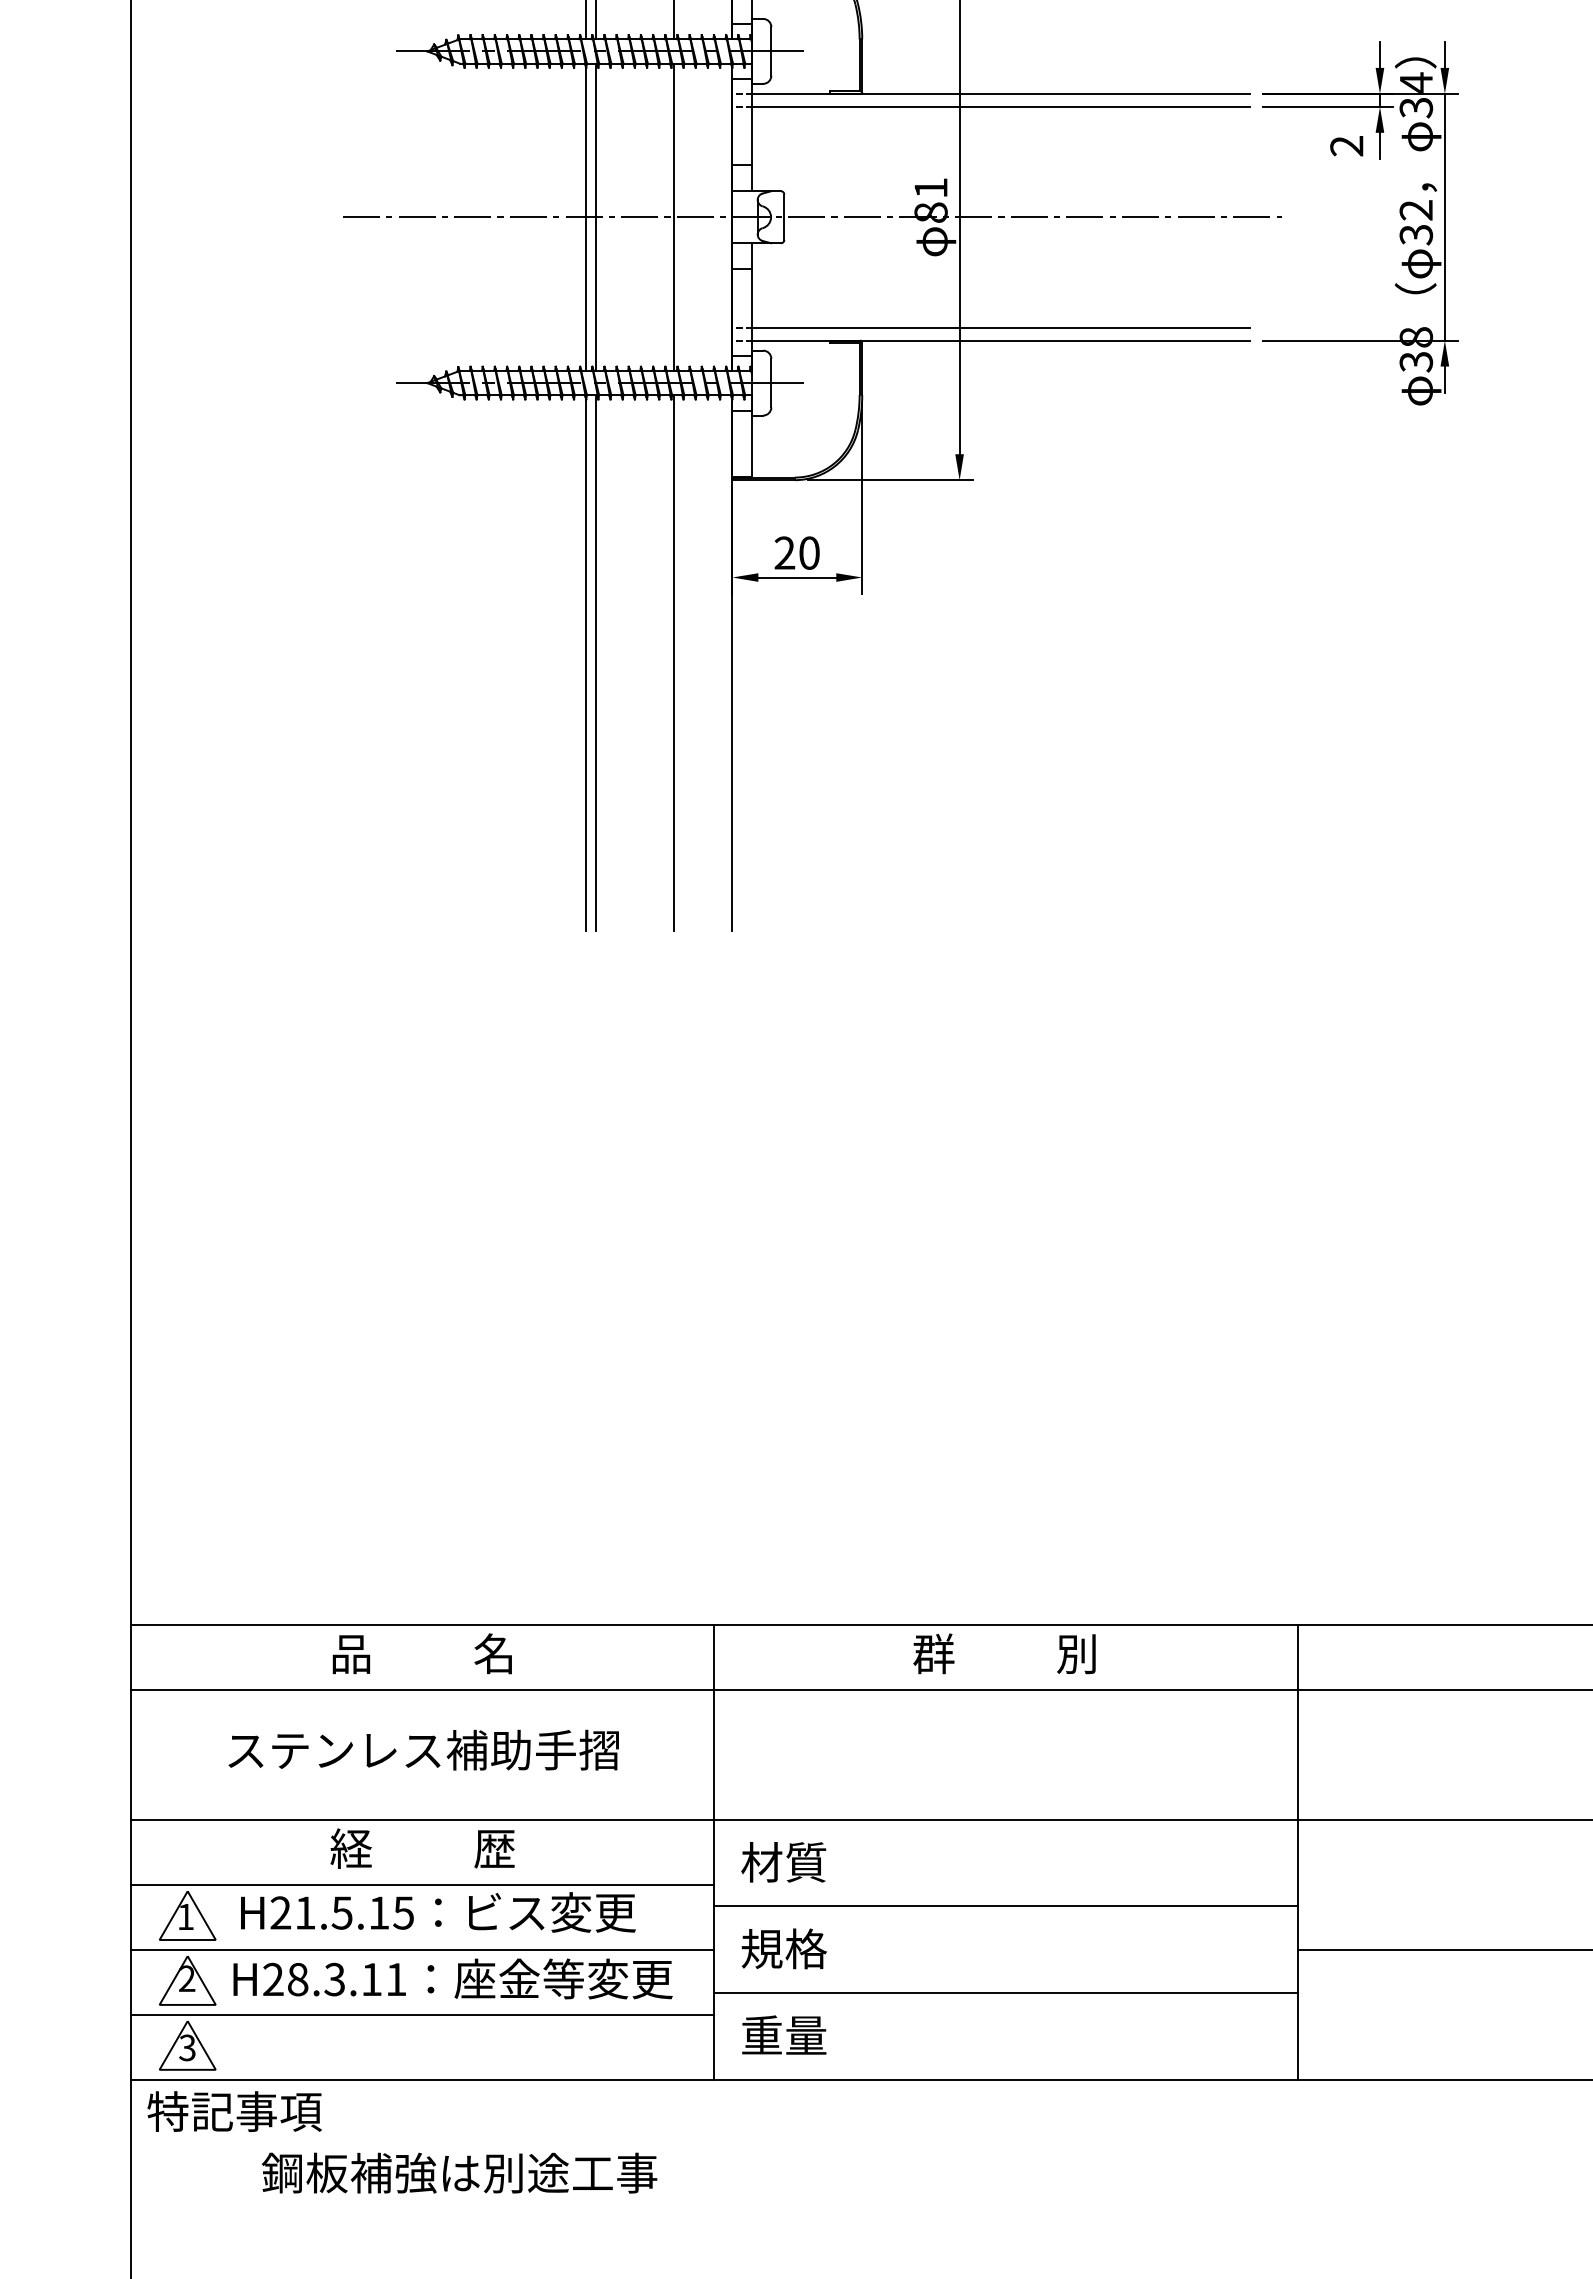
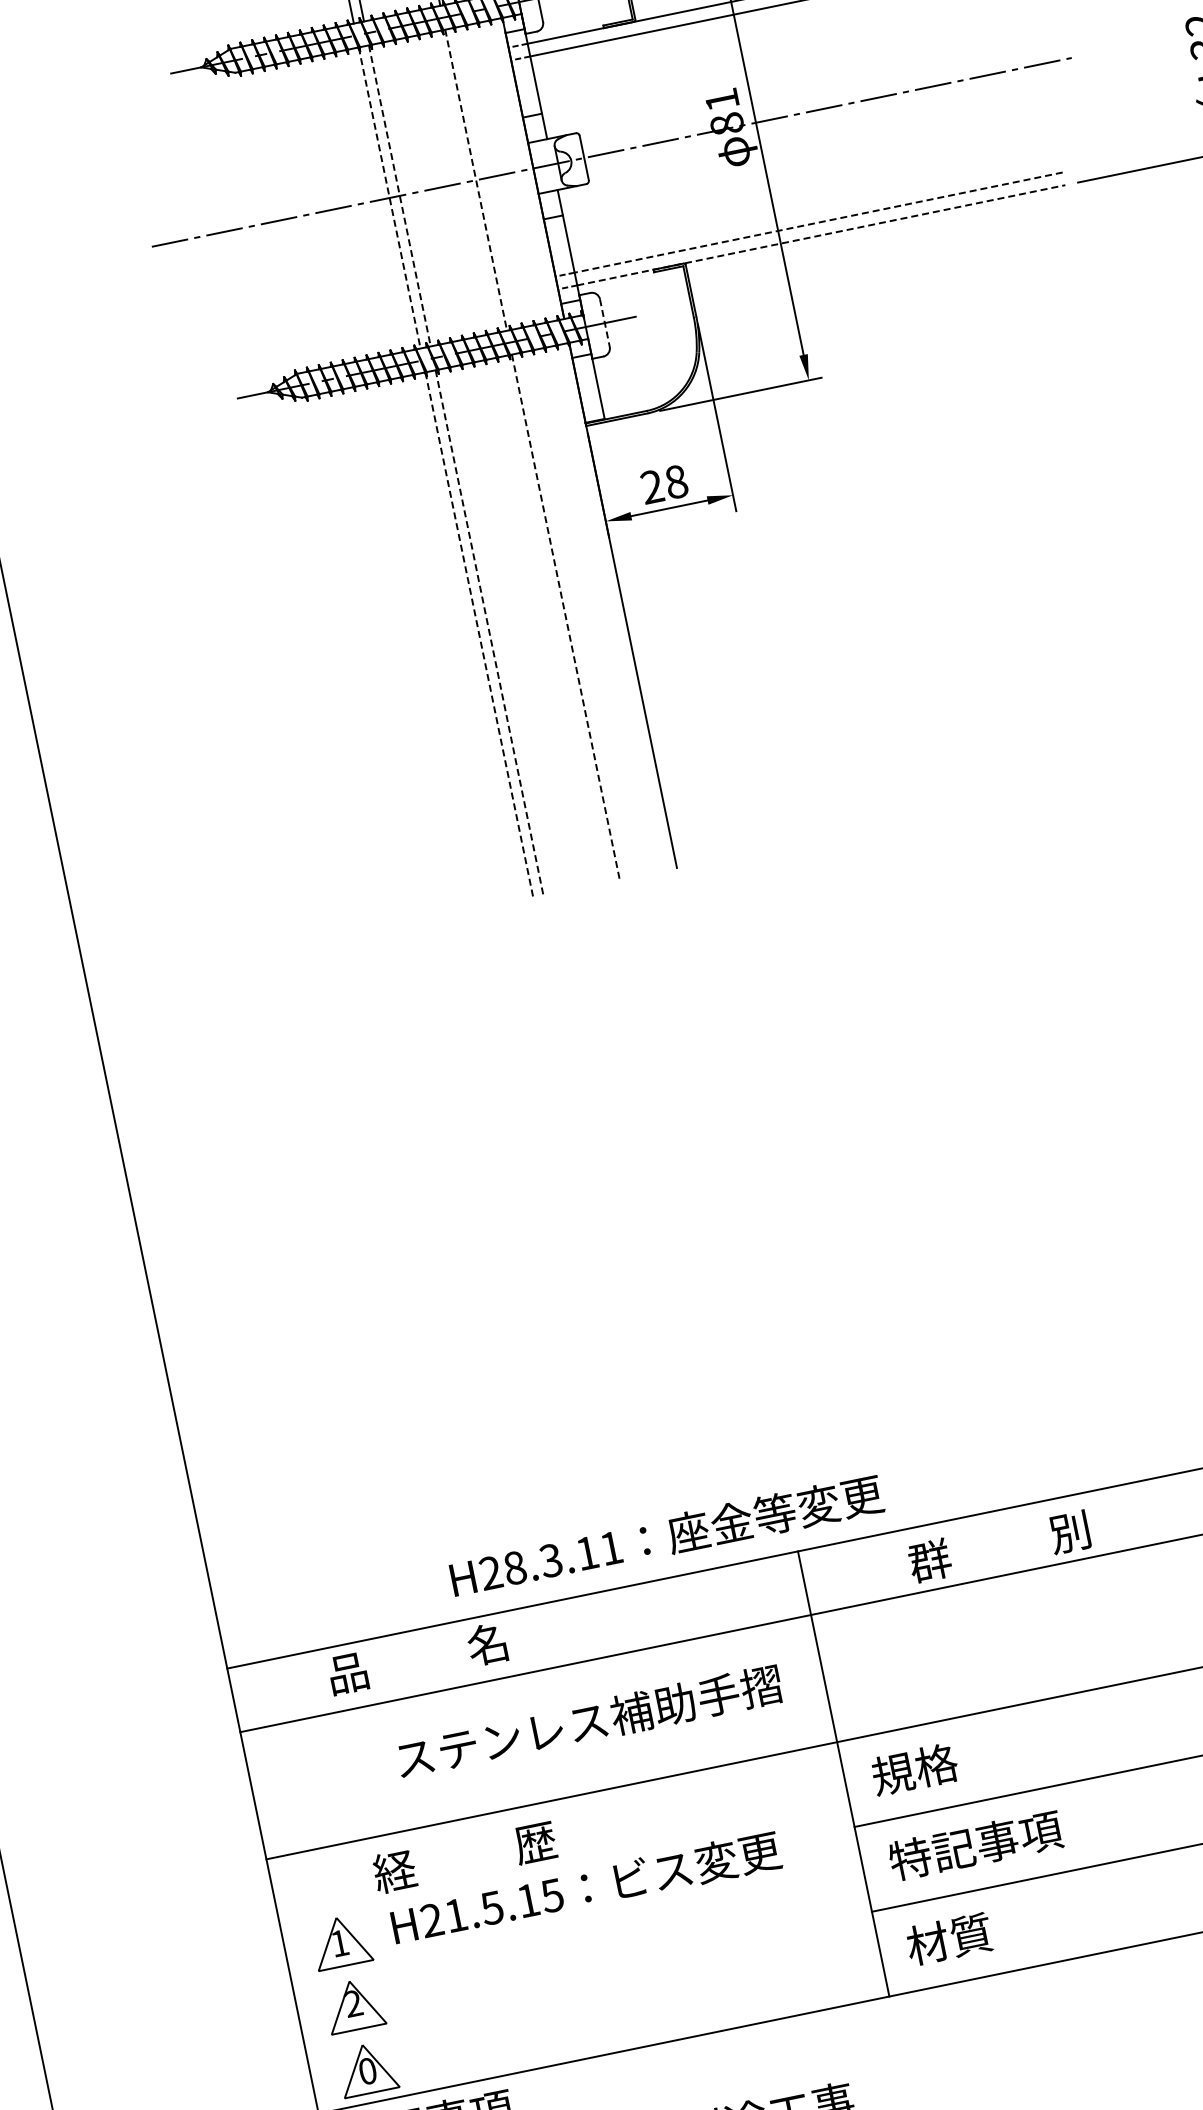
line: (585, 217) -> (389, 198), solid -> dashed
line: (596, 217) -> (400, 196), solid -> dashed
line: (673, 217) -> (475, 180), solid -> dashed
line: (1000, 327) -> (818, 222), solid -> dashed
line: (1001, 340) -> (821, 235), solid -> dashed
line: (771, 383) -> (605, 323), solid -> dashed
text: (809, 552) -> (676, 481), 20 -> 28
line: (585, 663) -> (479, 635), solid -> dashed
line: (596, 663) -> (489, 632), solid -> dashed
line: (673, 663) -> (565, 617), solid -> dashed
text: (421, 1653) -> (416, 1658), moved
text: (1004, 1653) -> (999, 1546), moved
text: (423, 1749) -> (588, 1721), moved
text: (422, 1848) -> (464, 1857), moved
text: (784, 1862) -> (915, 1769), 材質 -> 規格
line: (421, 1884) -> (564, 1864), removed
text: (828, 1948) -> (975, 1845), 規格 -> 特記事項
line: (421, 1949) -> (577, 1927), removed
text: (452, 1978) -> (666, 1535), moved
line: (421, 2014) -> (590, 1991), removed
text: (783, 2035) -> (949, 1939), 重量 -> 材質
text: (187, 2047) -> (367, 2070), 3 -> 0

